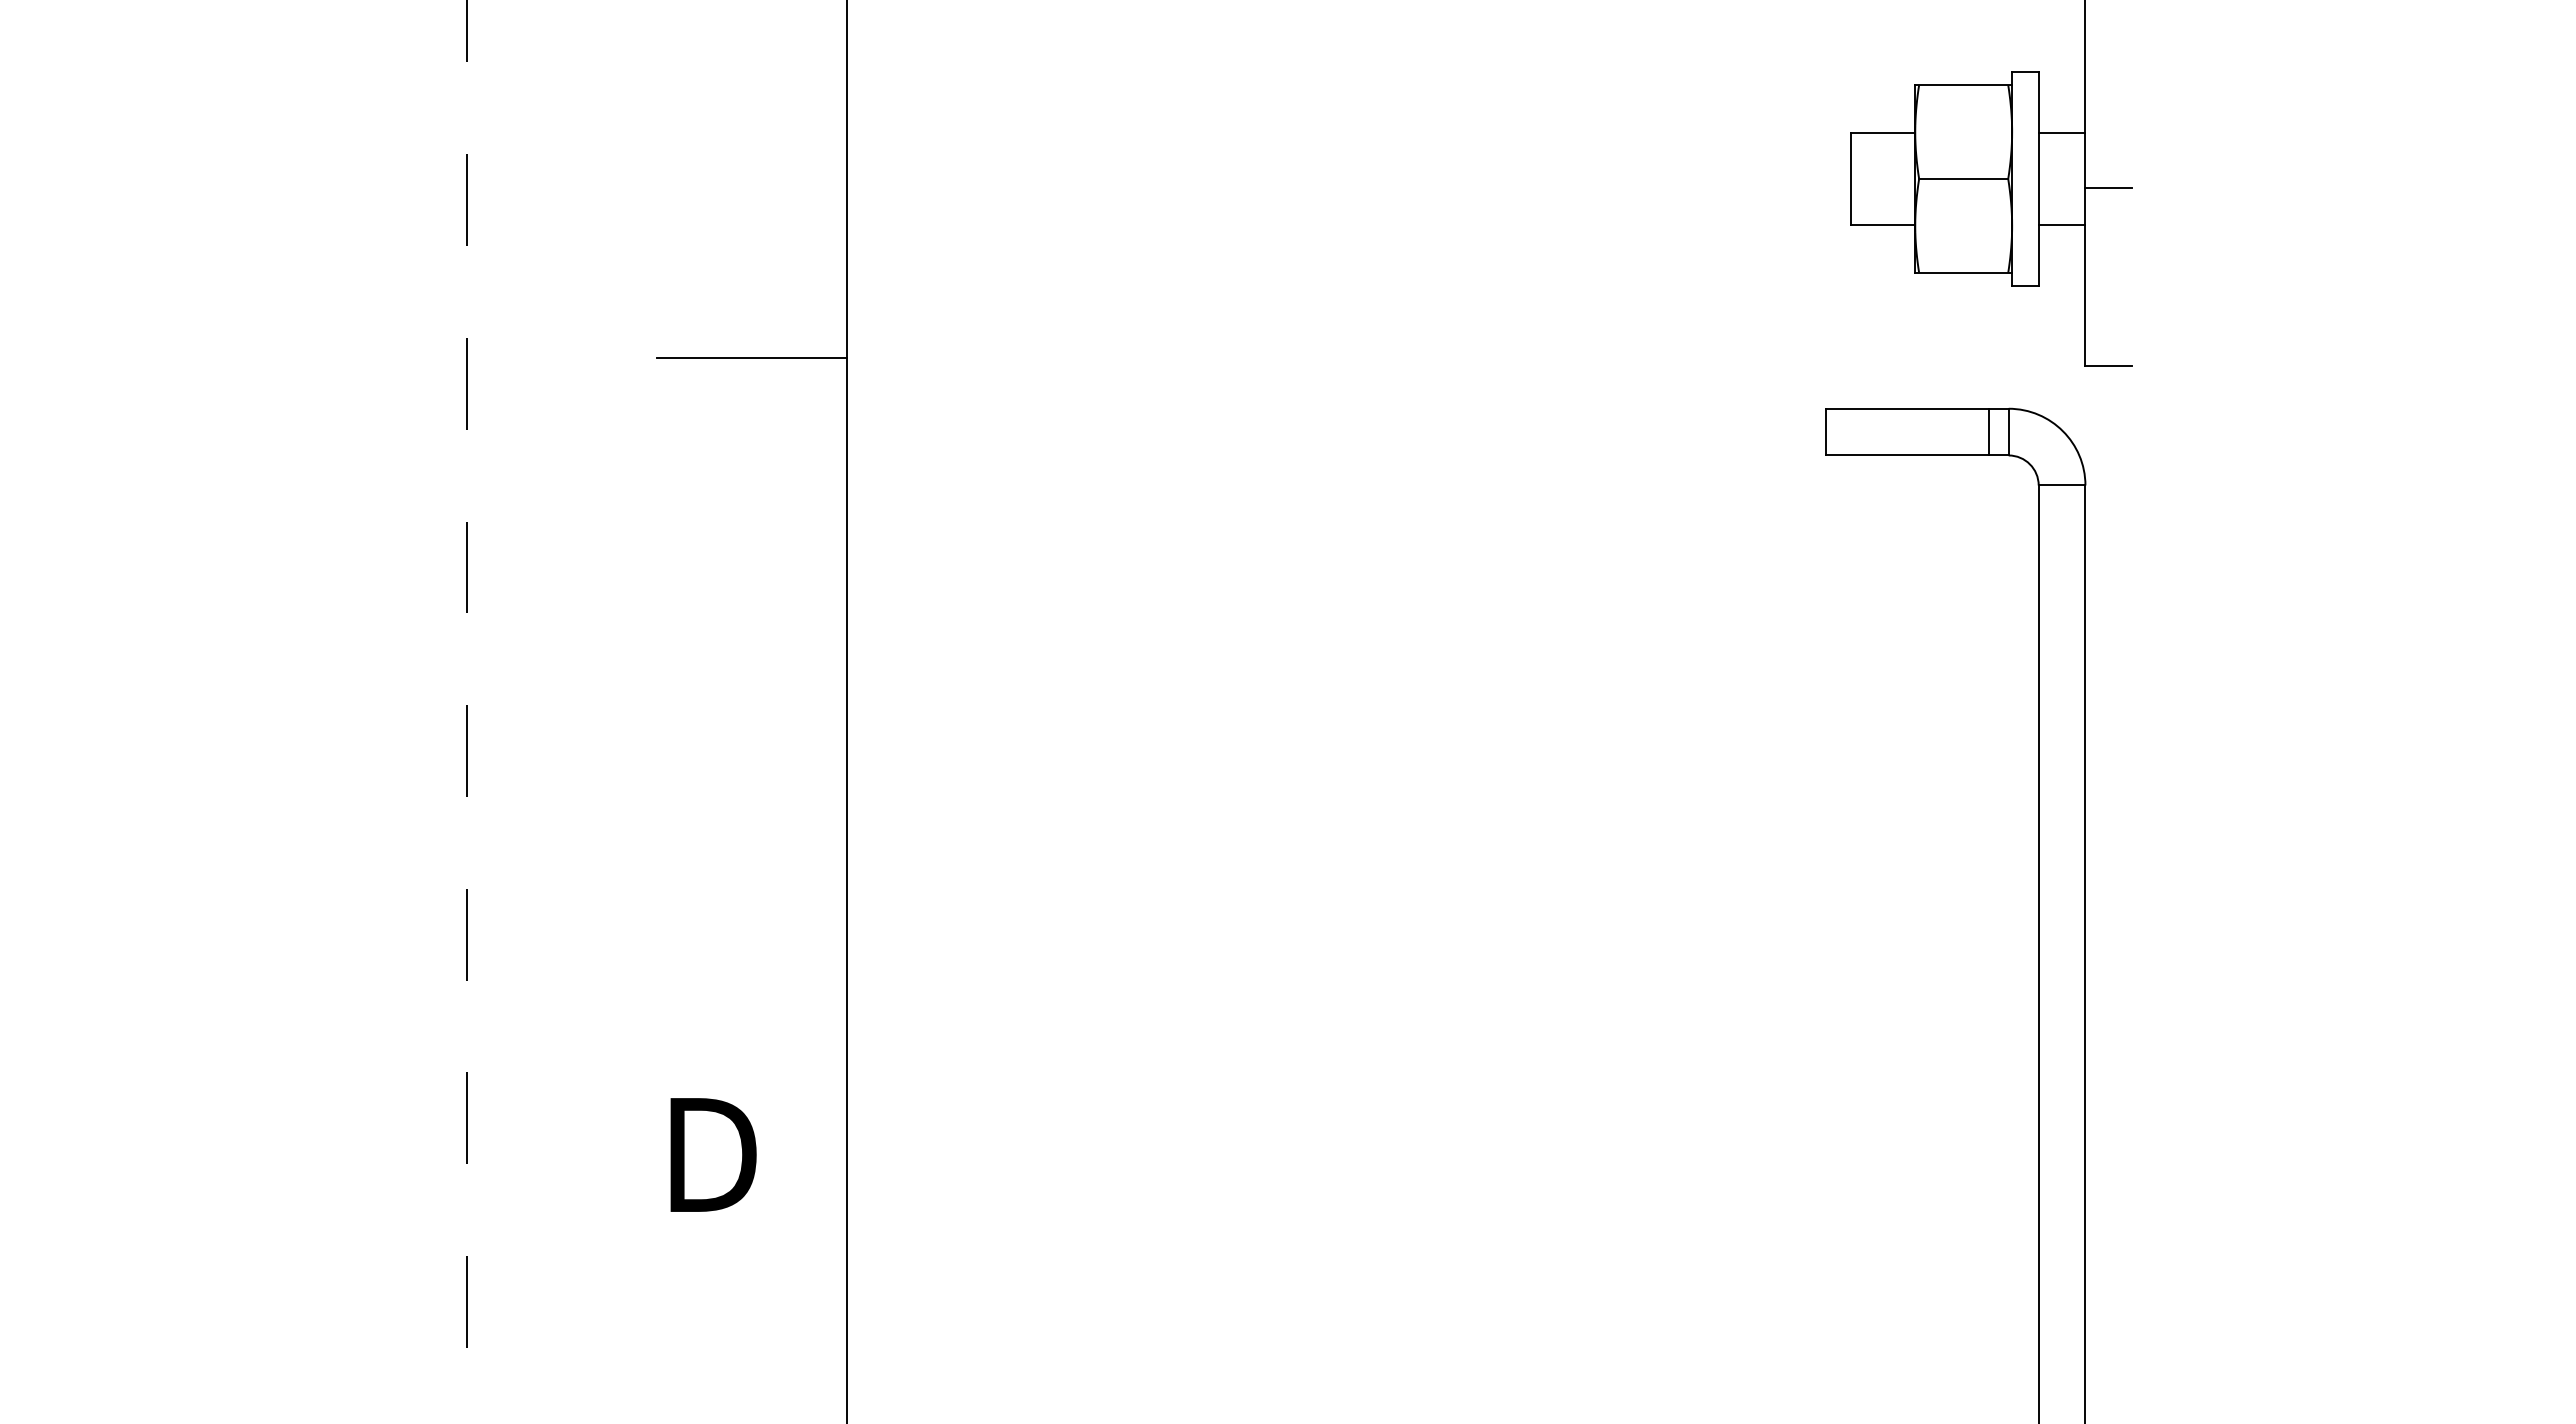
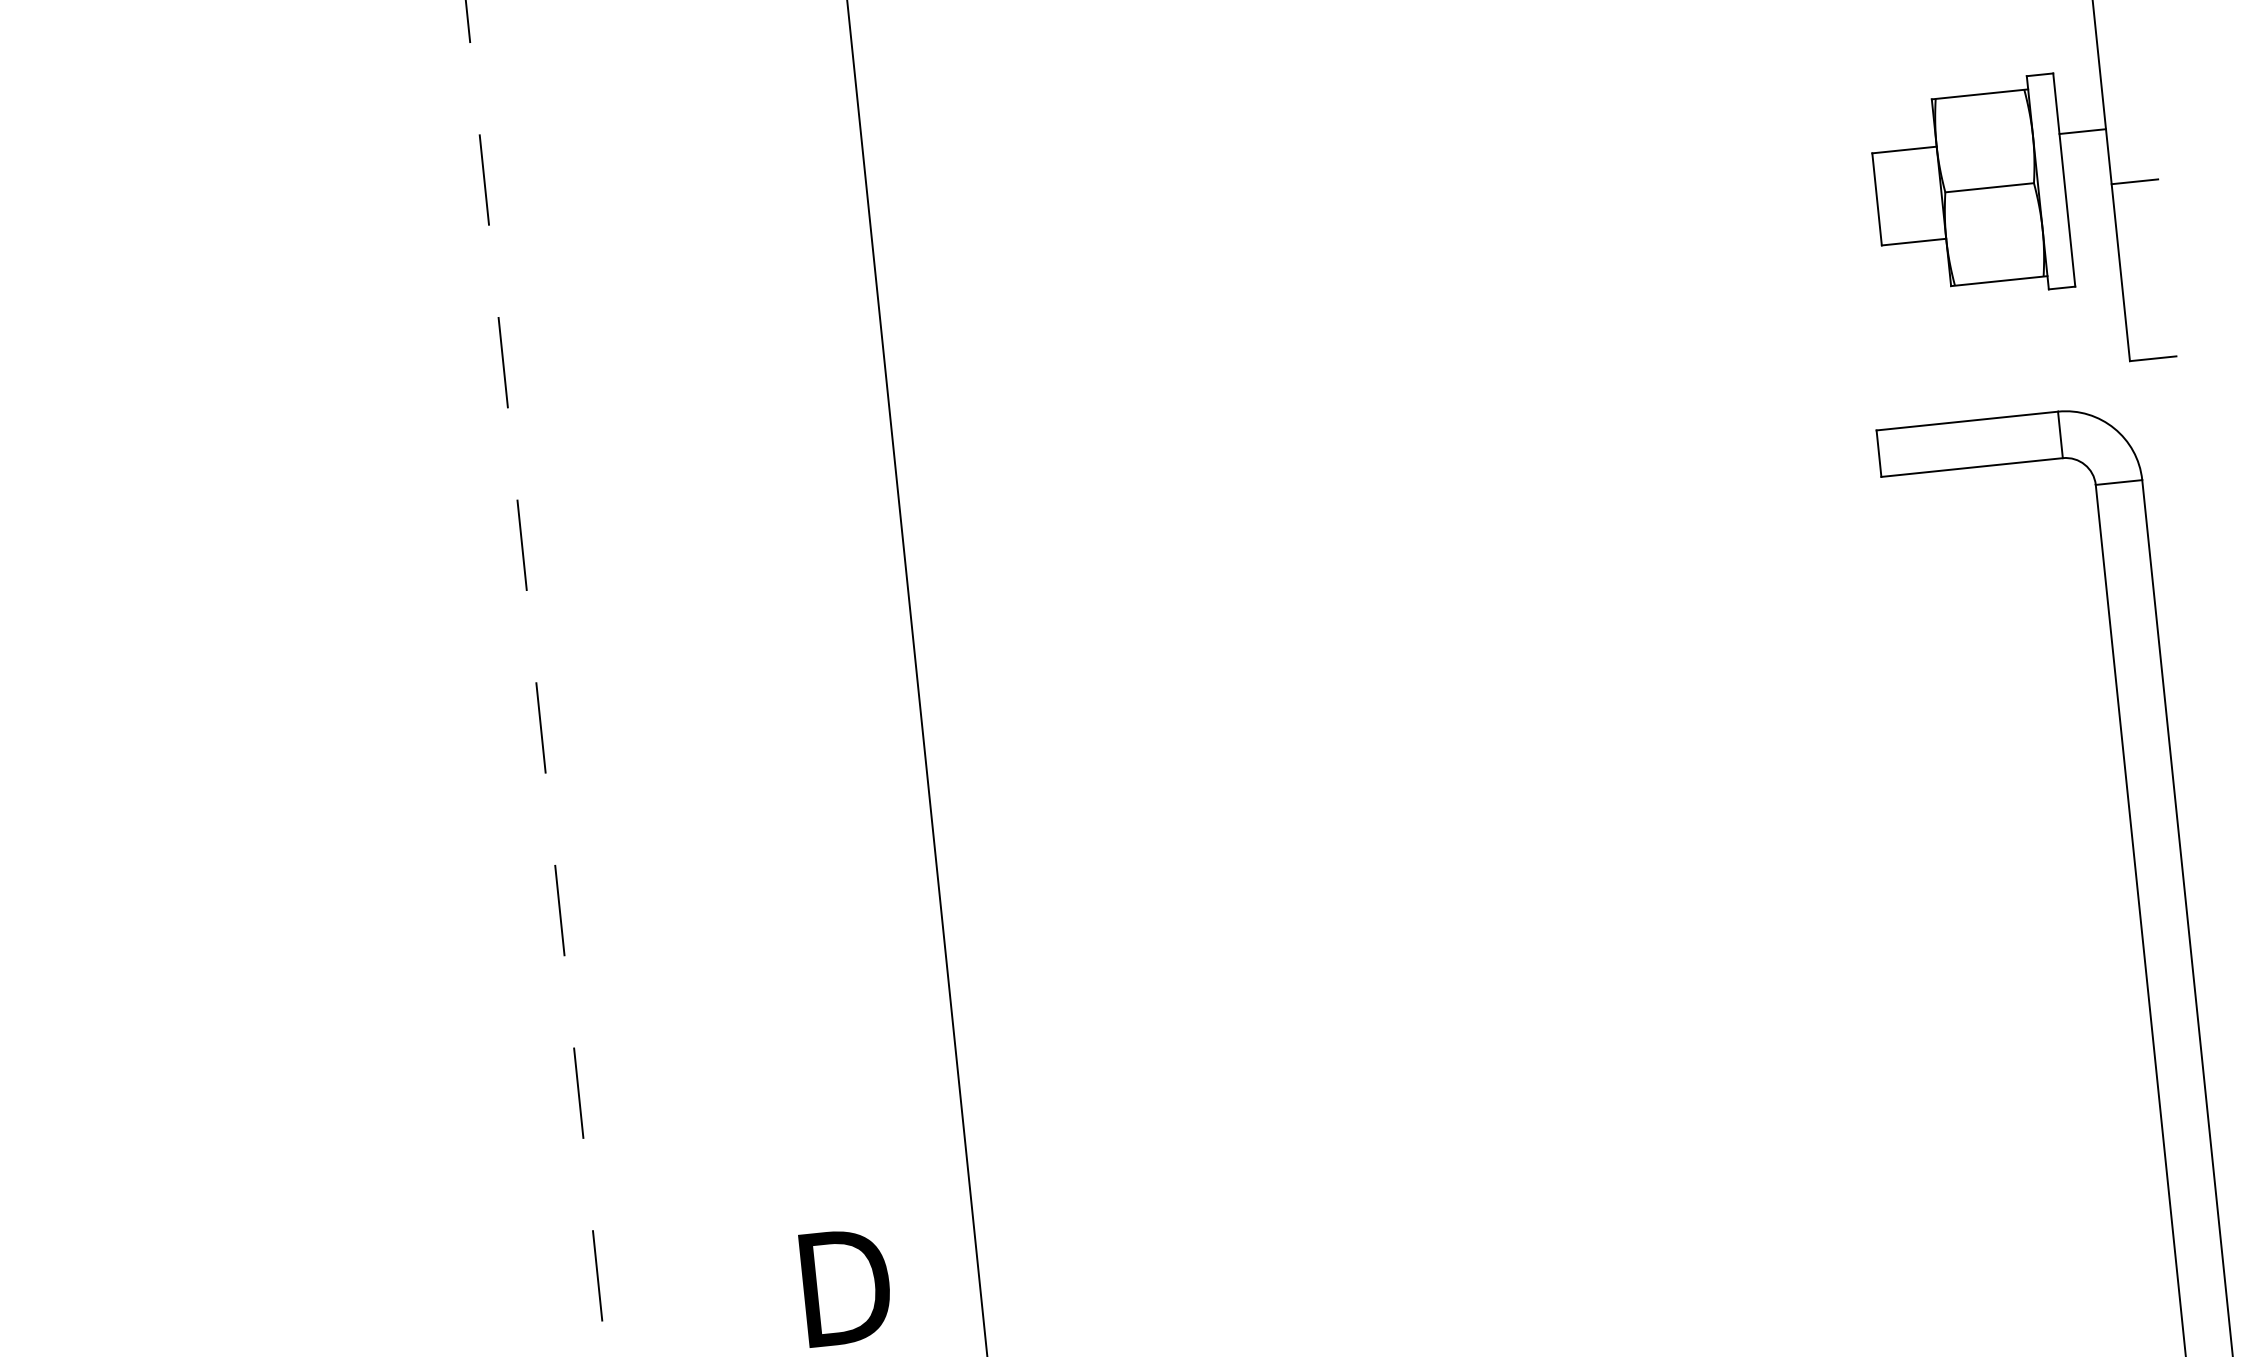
line: (2061, 225) -> (2091, 223), removed
line: (751, 358) -> (802, 490), removed
line: (1989, 431) -> (2041, 436), removed

